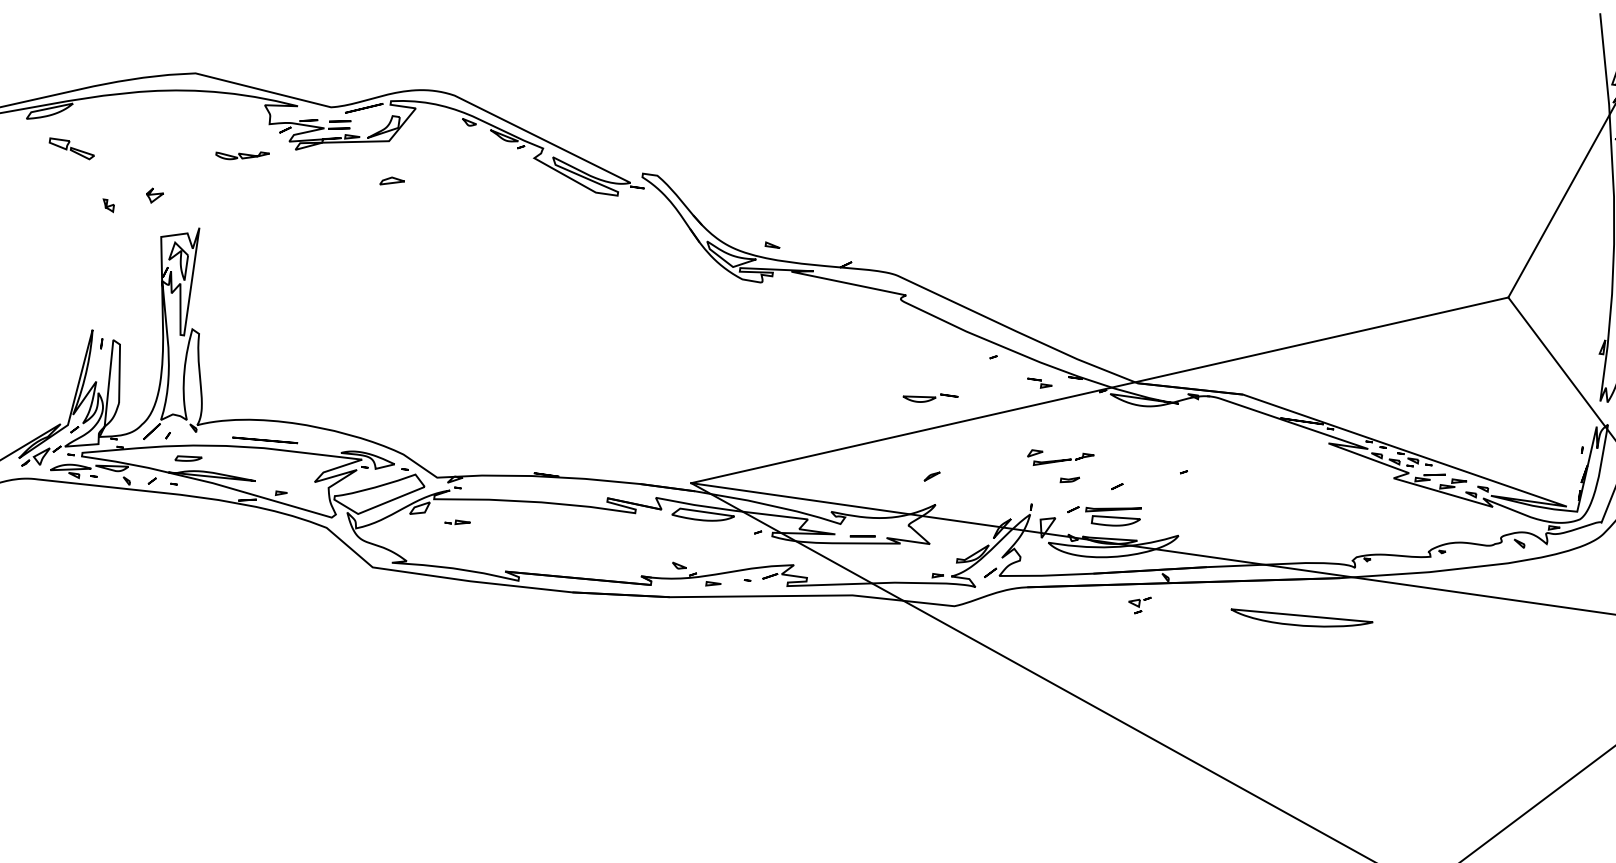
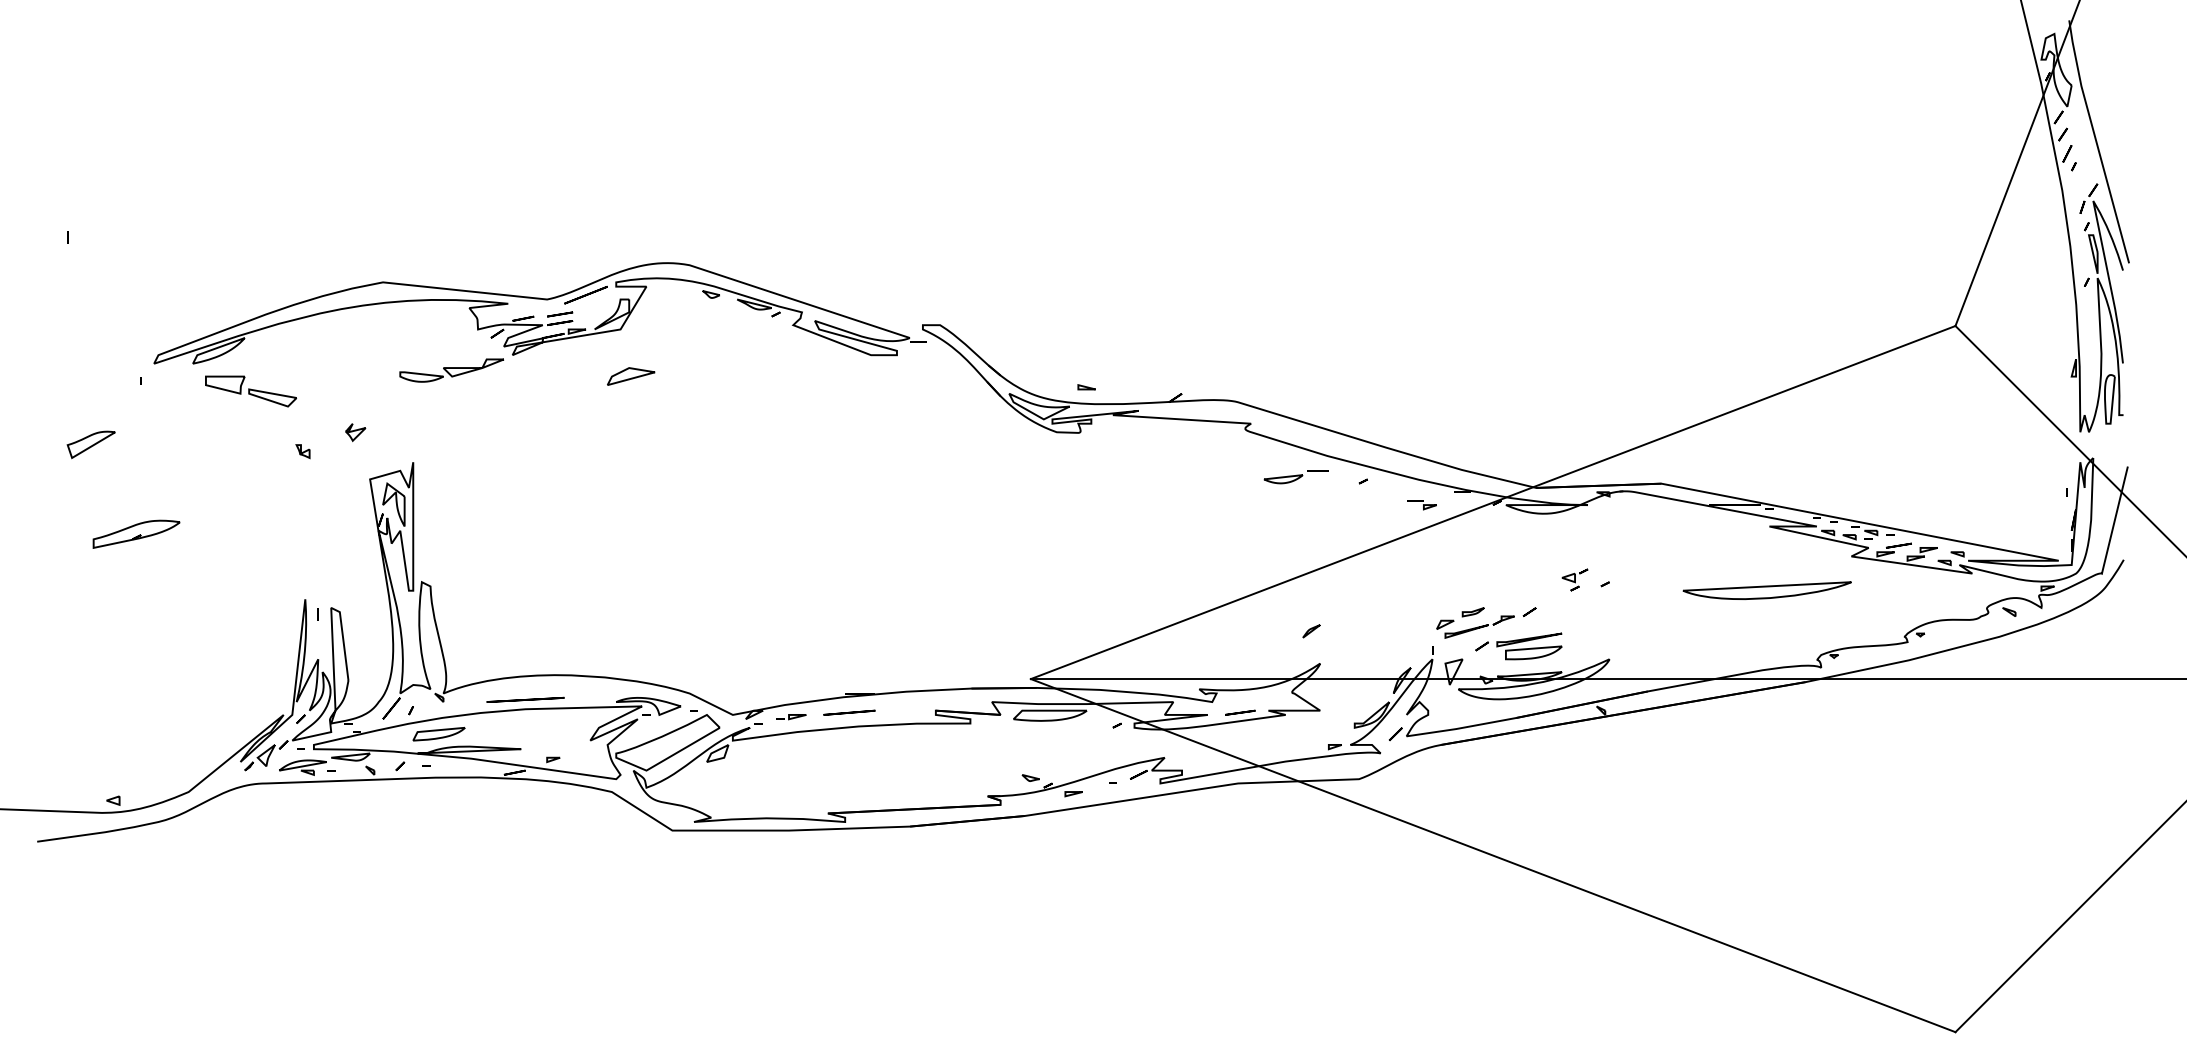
part: (71, 149) -> (250, 391), size x1.67
part: (242, 155) -> (451, 370), size x1.67
part: (392, 181) -> (631, 376), size x1.67
part: (929, 398) -> (1295, 477), moved
part: (188, 458) -> (438, 734), size x1.67
part: (1060, 459) -> (1475, 626), moved
line: (535, 489) -> (849, 712), added
part: (457, 522) -> (791, 717), moved
part: (1138, 604) -> (1574, 579), moved
part: (1300, 619) -> (1766, 590), moved

